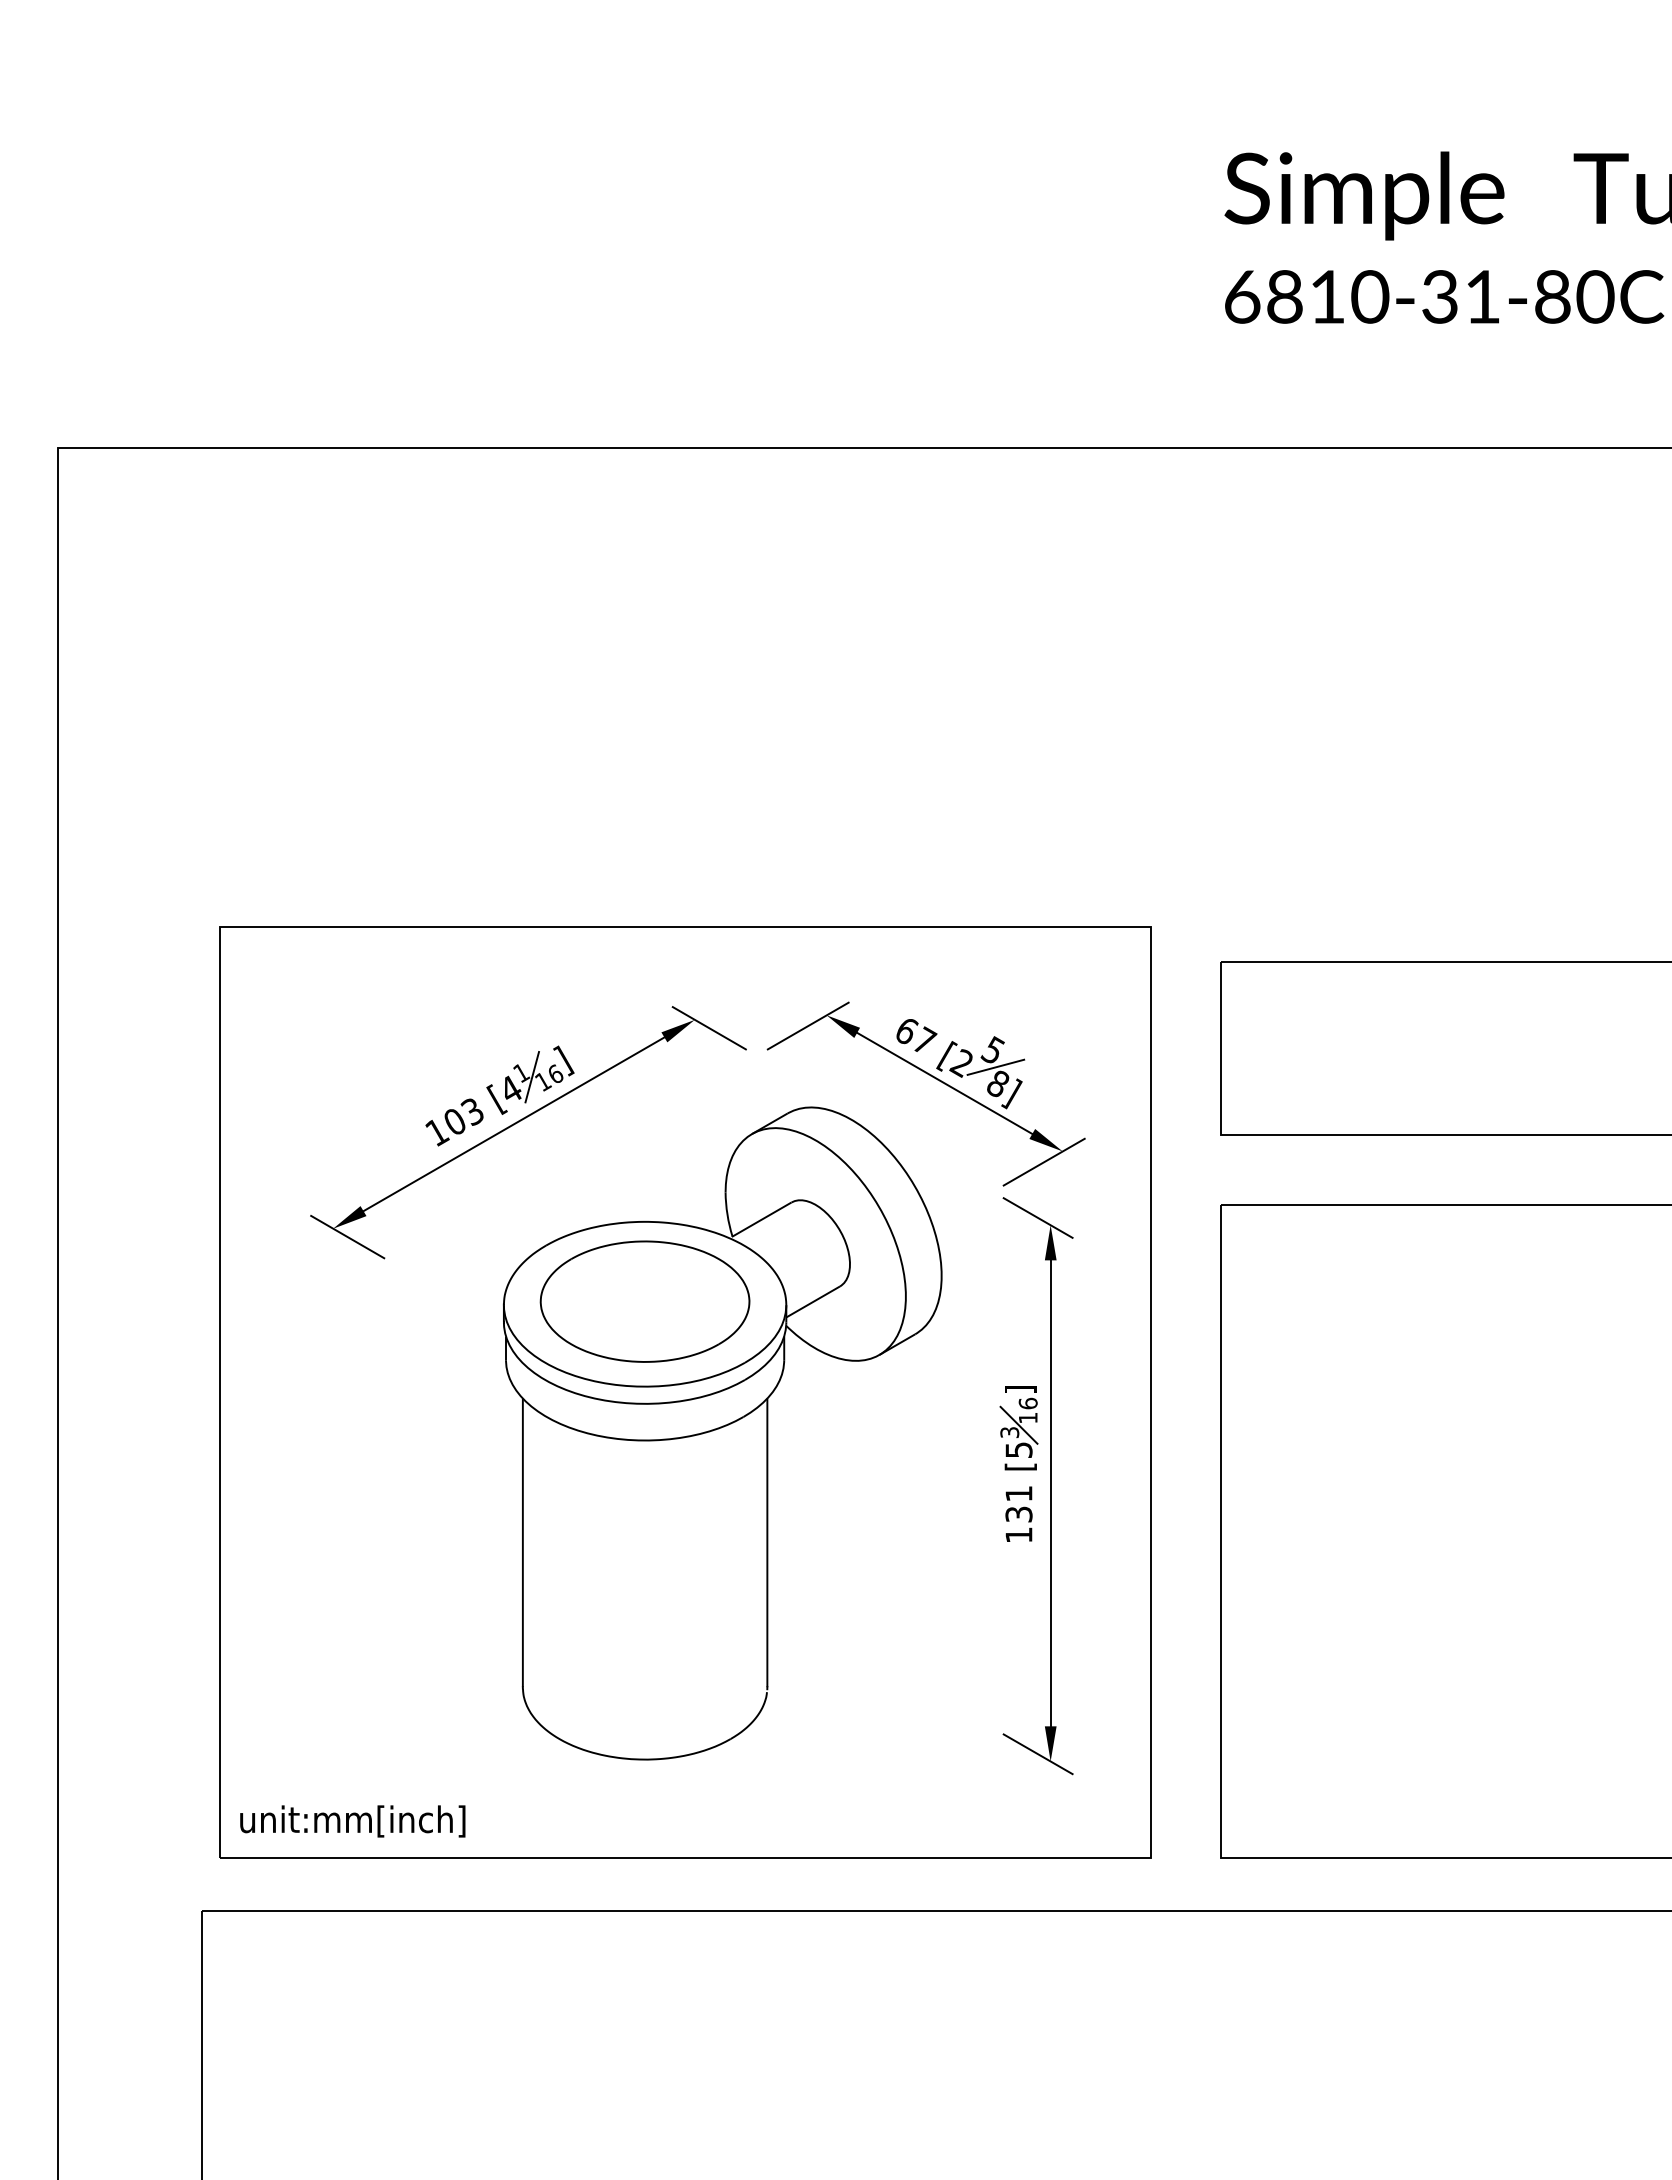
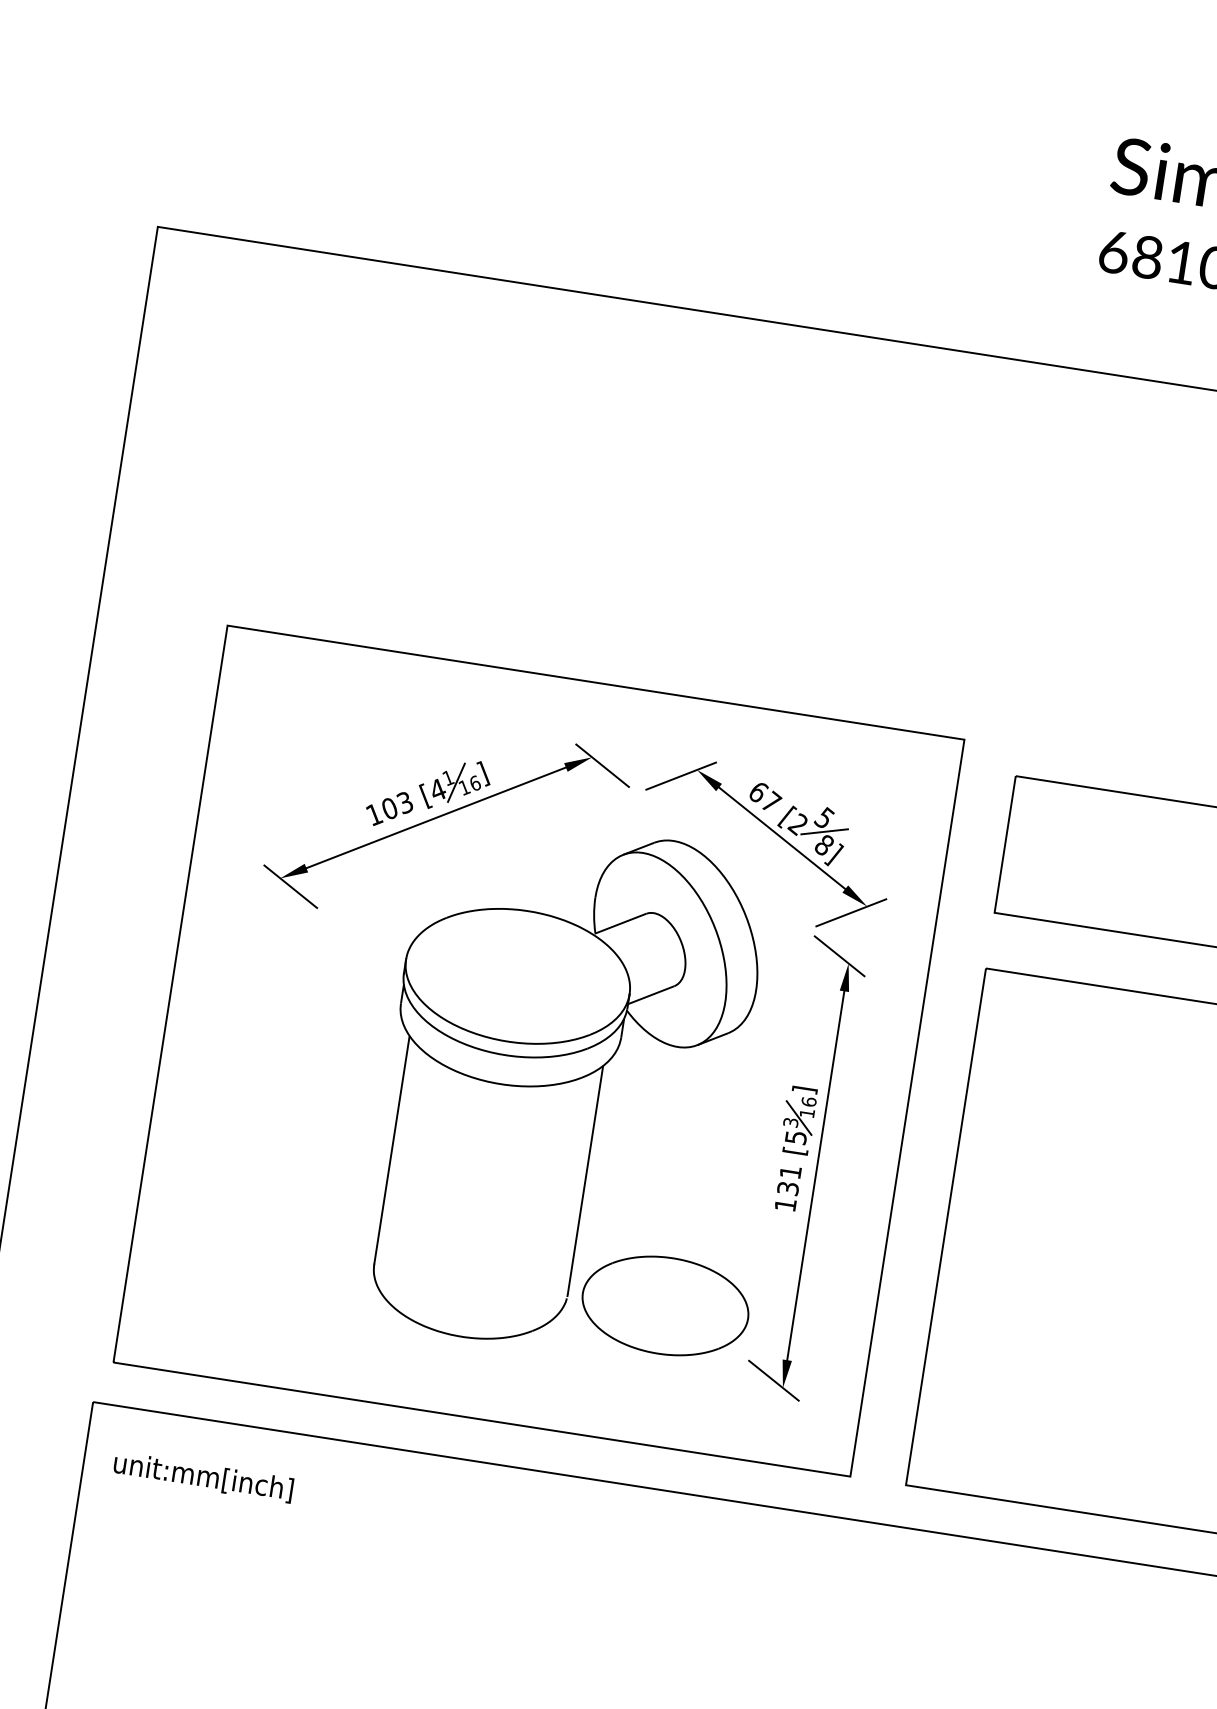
part: (644, 1301) -> (665, 1305), moved
text: (352, 1821) -> (203, 1477), moved

